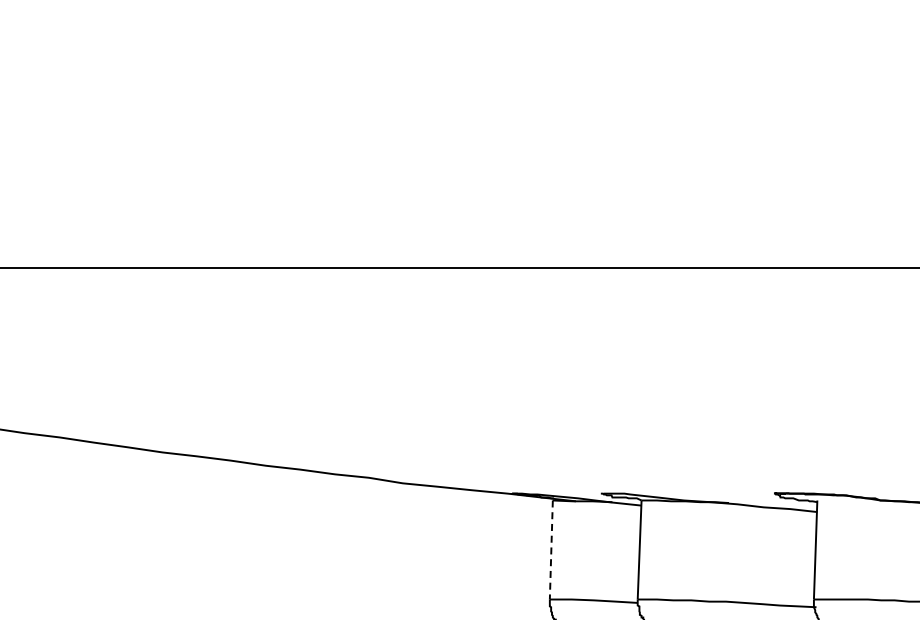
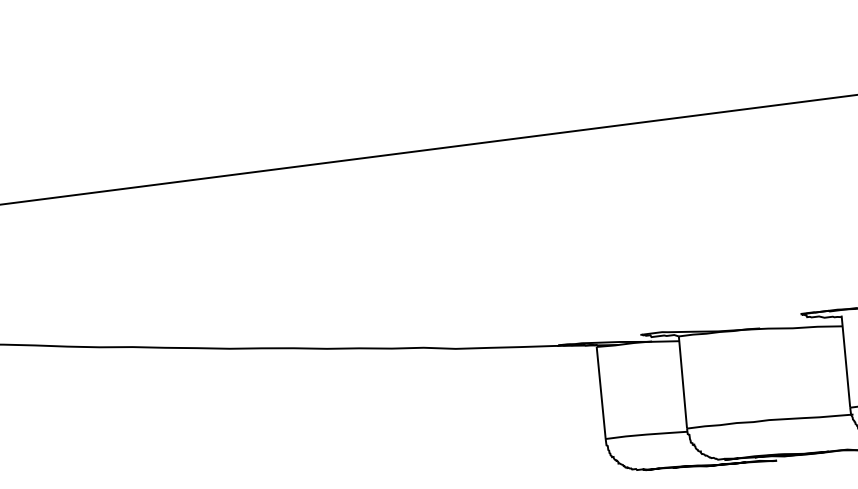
line: (551, 549) -> (601, 392), dashed -> solid

